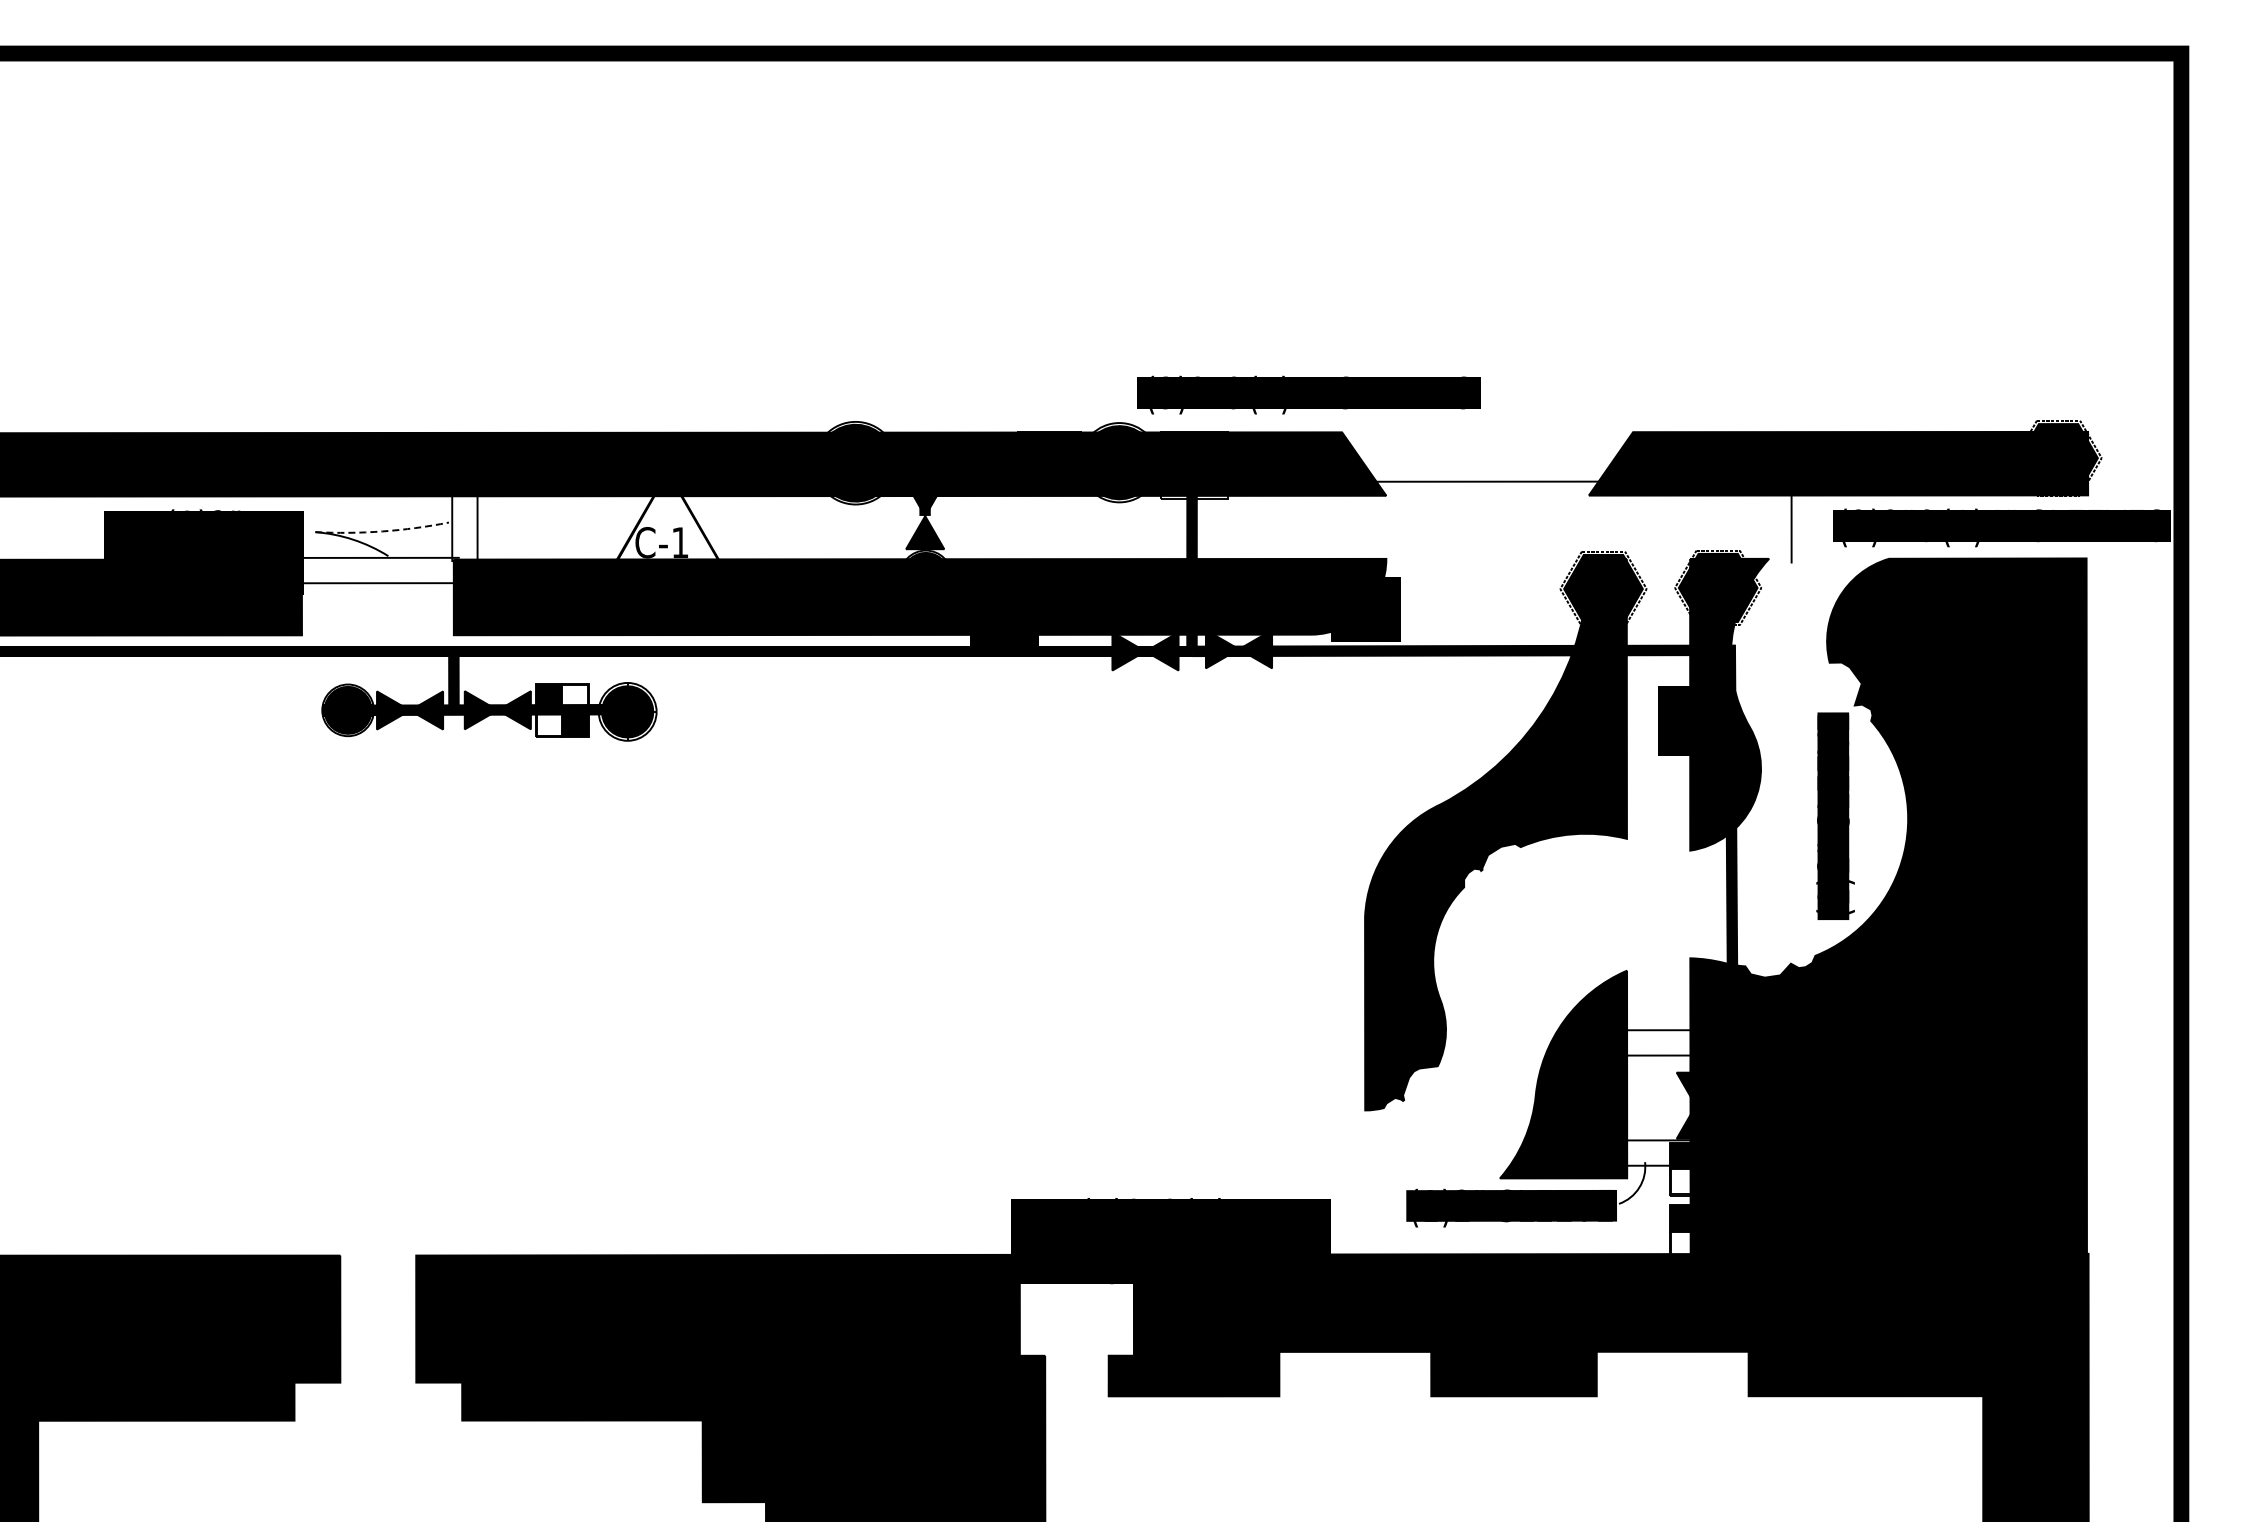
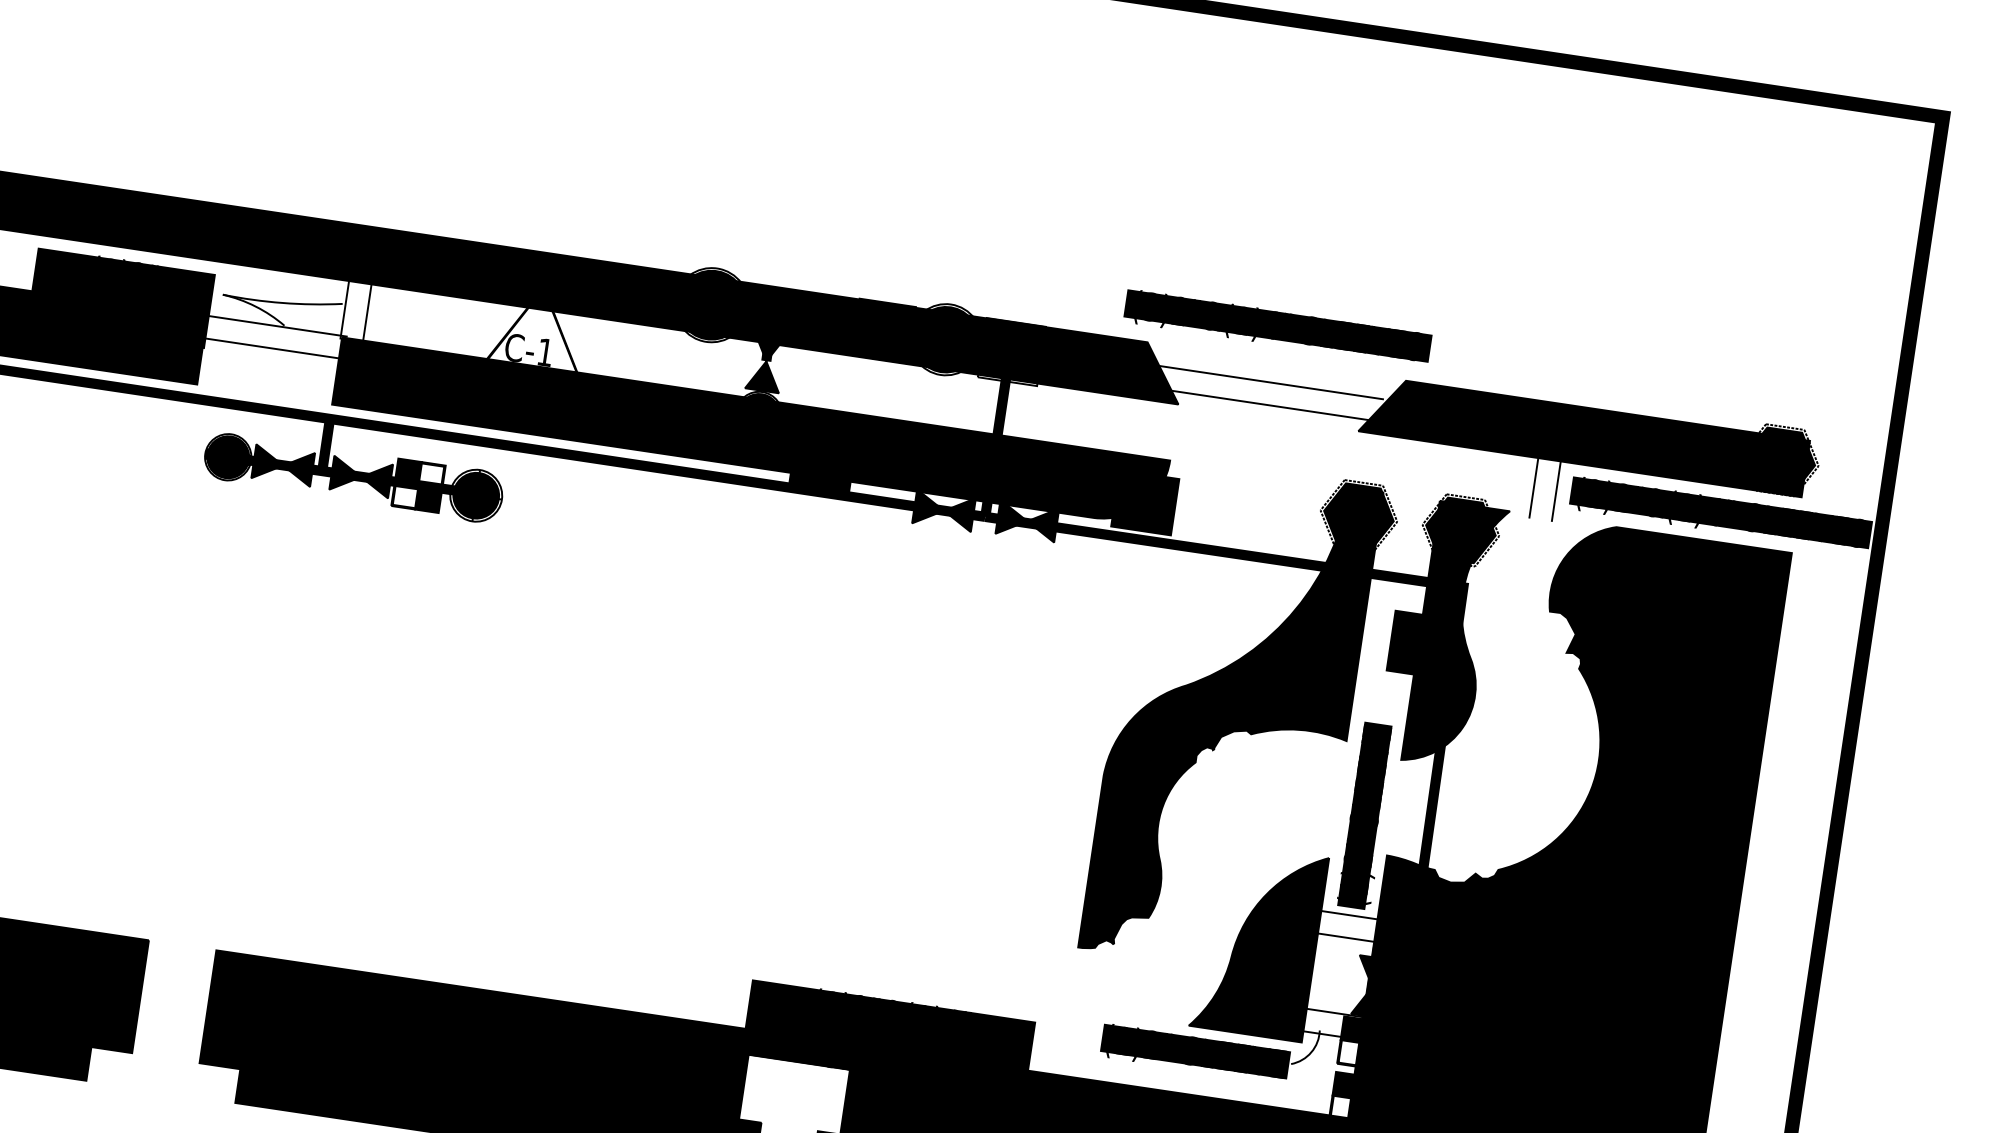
text: (1308, 394) -> (1277, 327), moved
line: (1484, 456) -> (1270, 382), added
line: (1816, 527) -> (1556, 489), added
line: (382, 531) -> (282, 303), dashed -> solid
text: (1835, 815) -> (1366, 815), moved

